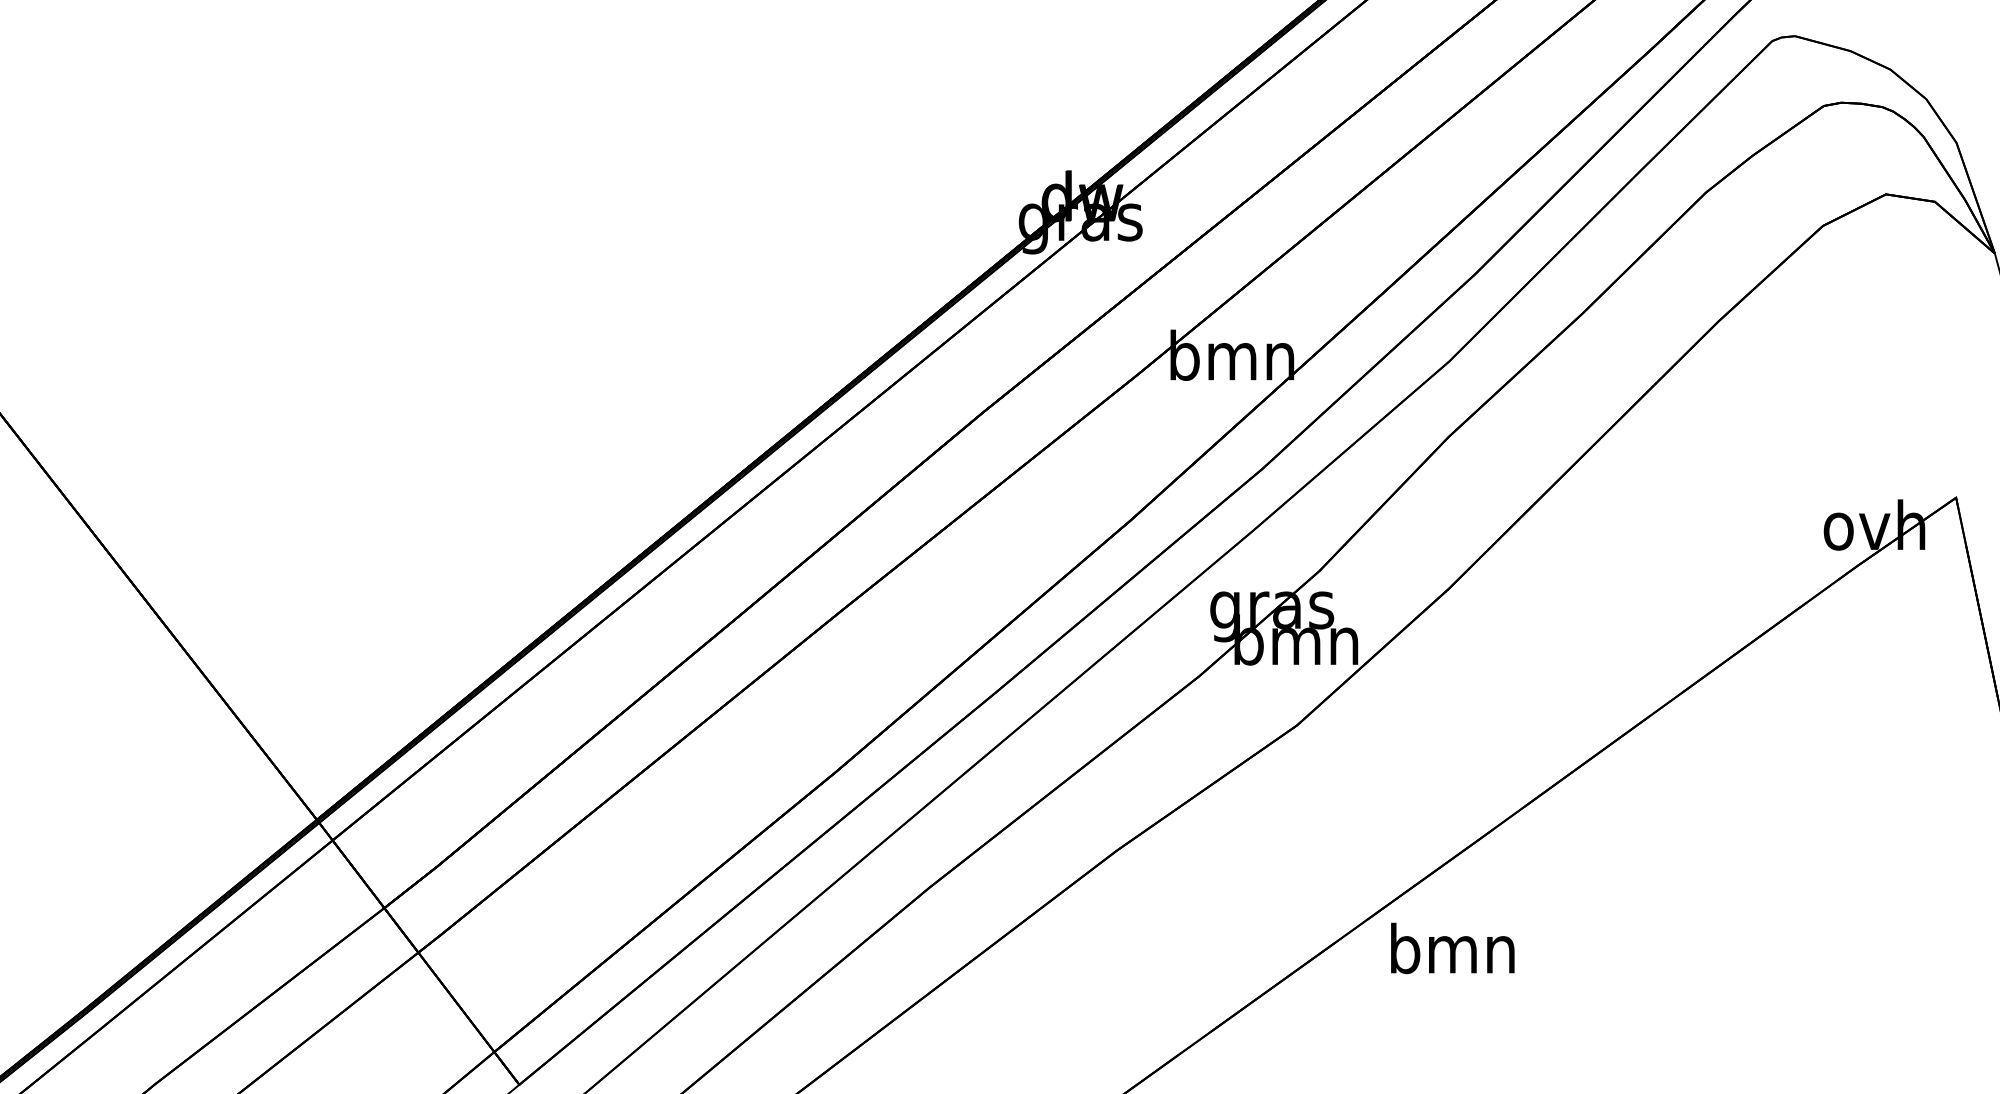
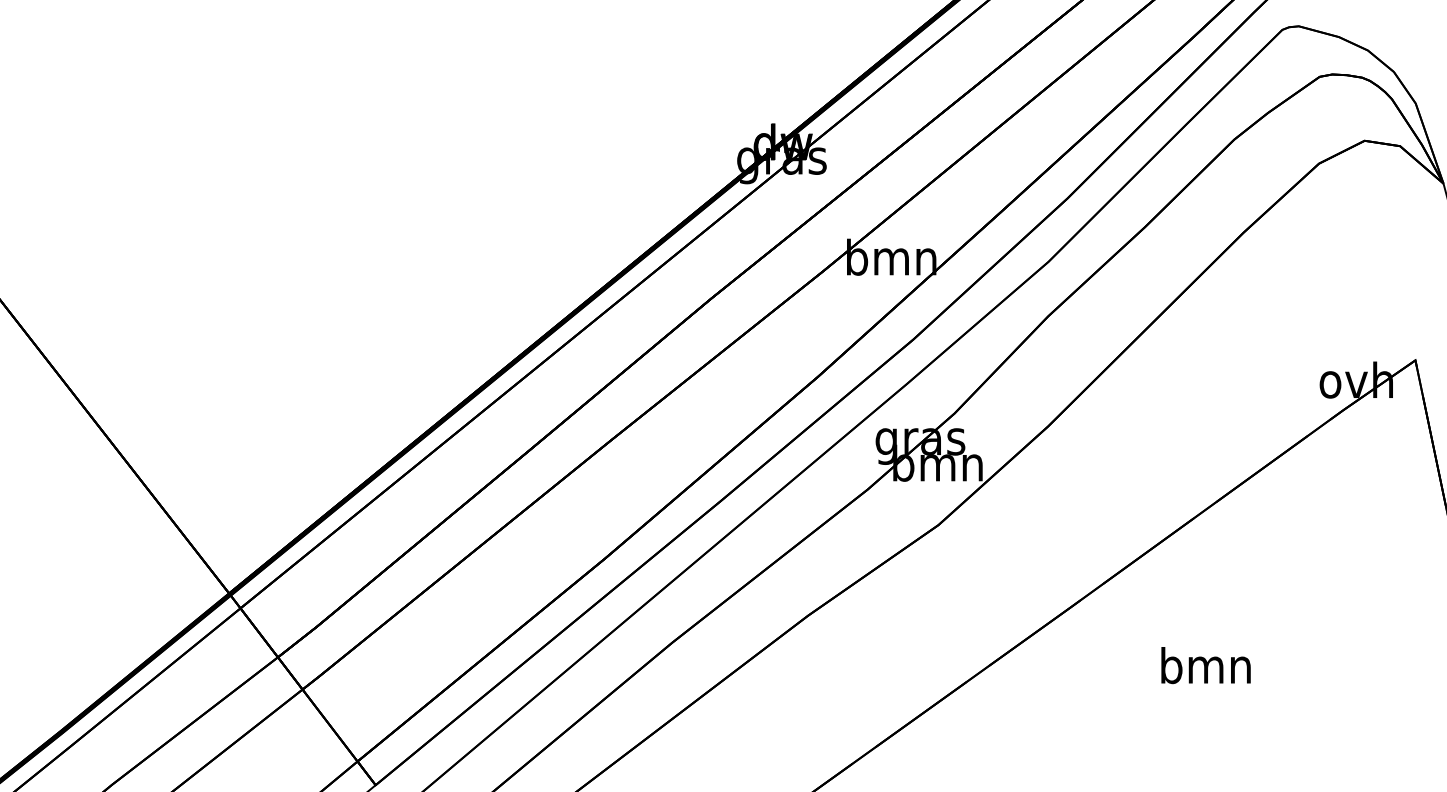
text: (1452, 948) -> (1205, 665), moved

